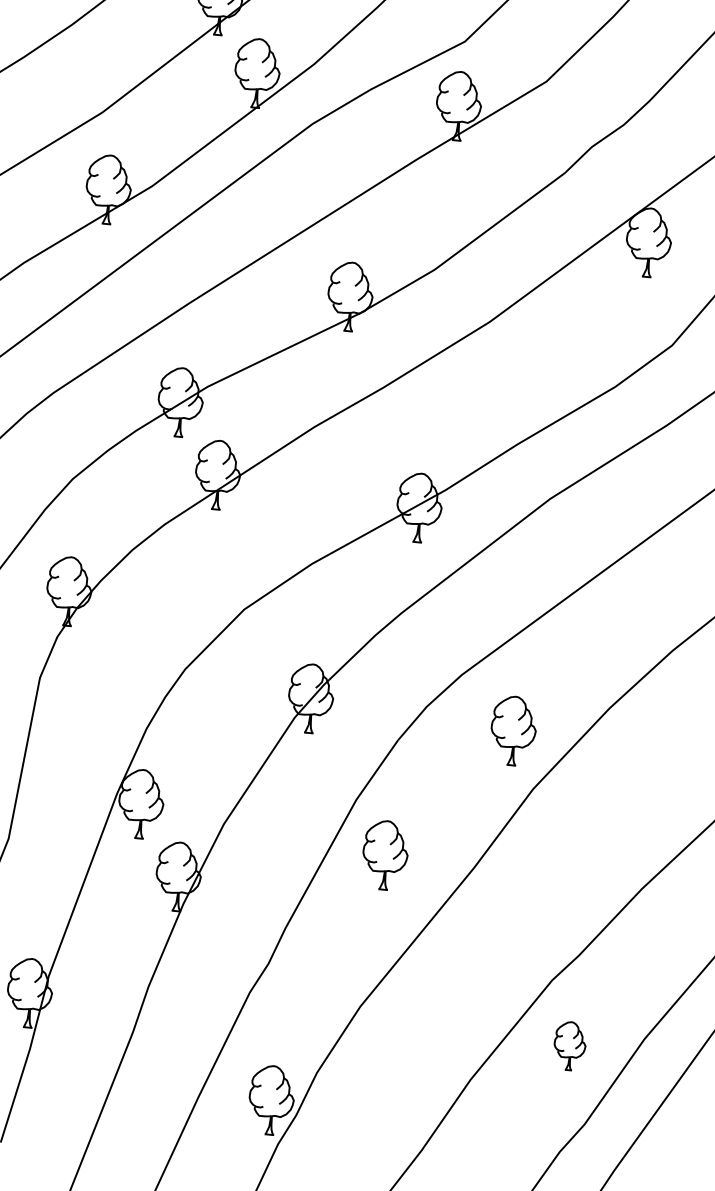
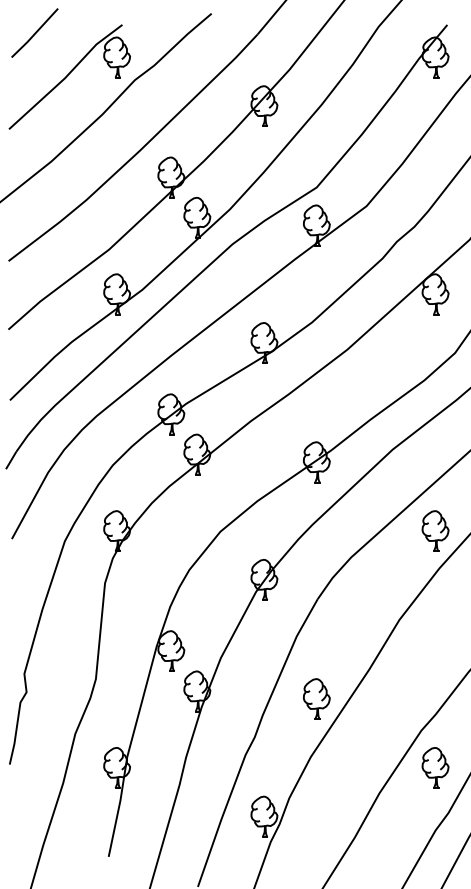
part: (513, 729) -> (435, 530), moved
part: (384, 854) -> (316, 698), moved
part: (569, 1045) -> (435, 767), size x1.43

